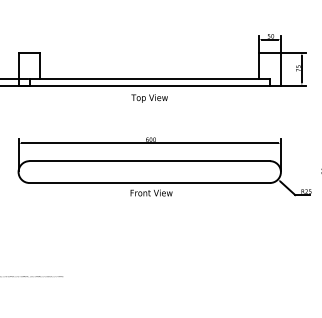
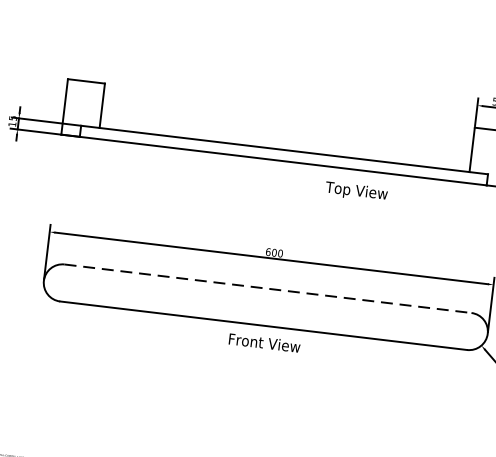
text: (149, 98) -> (356, 191), moved
line: (150, 161) -> (269, 289), solid -> dashed

